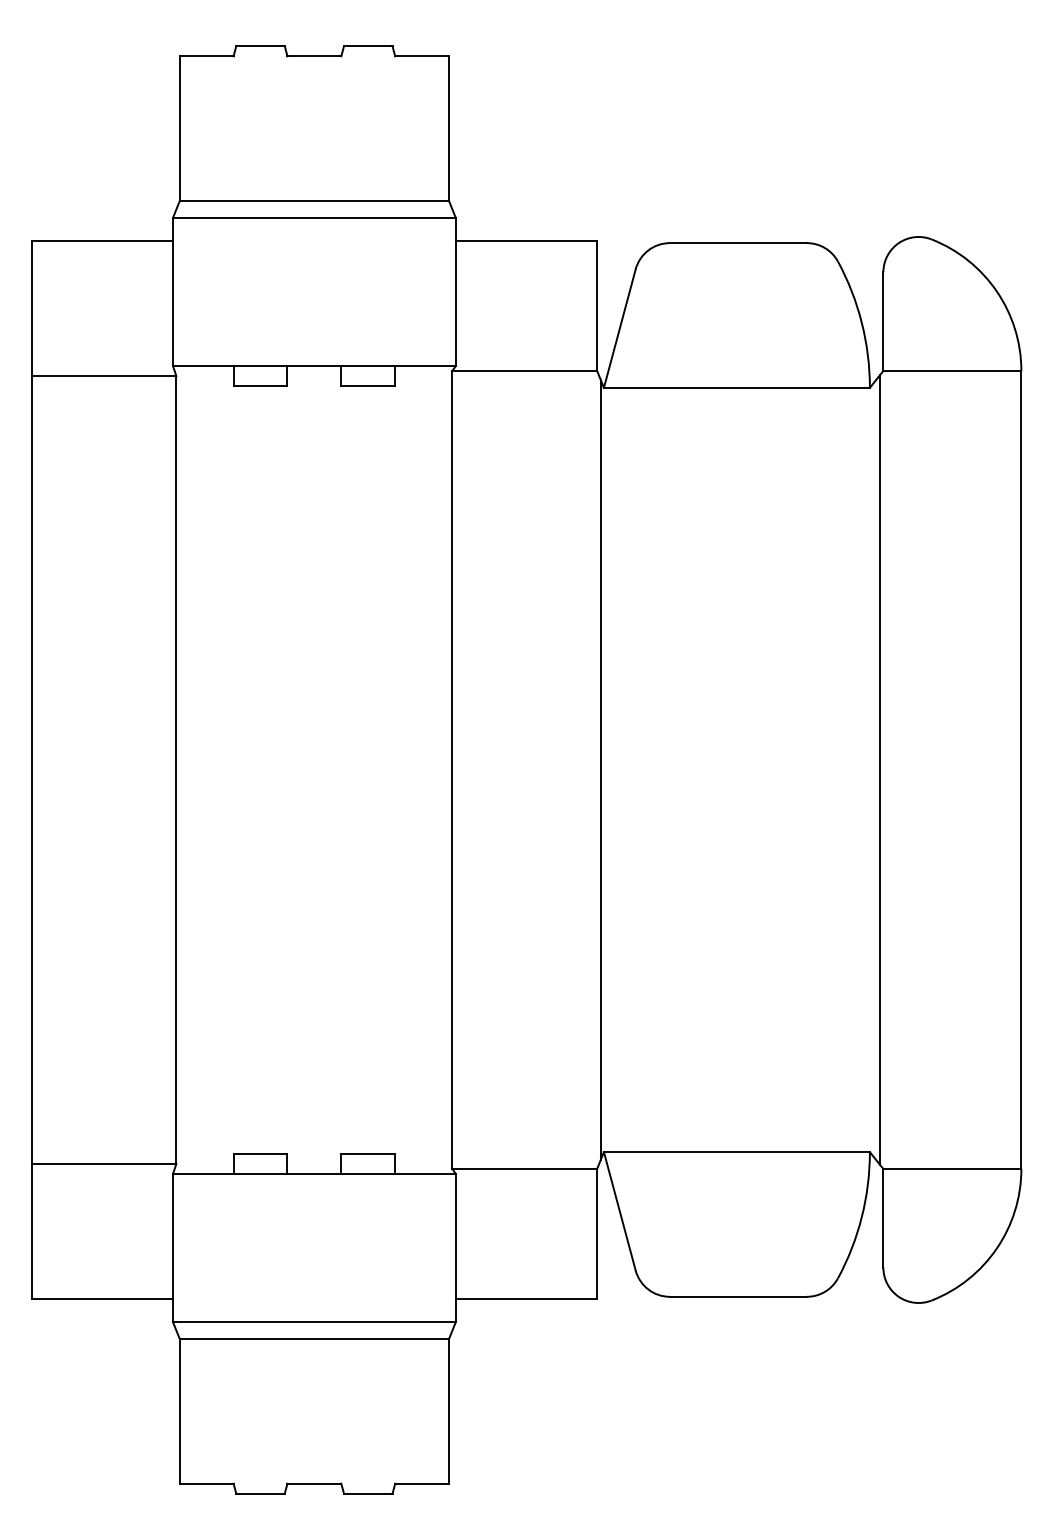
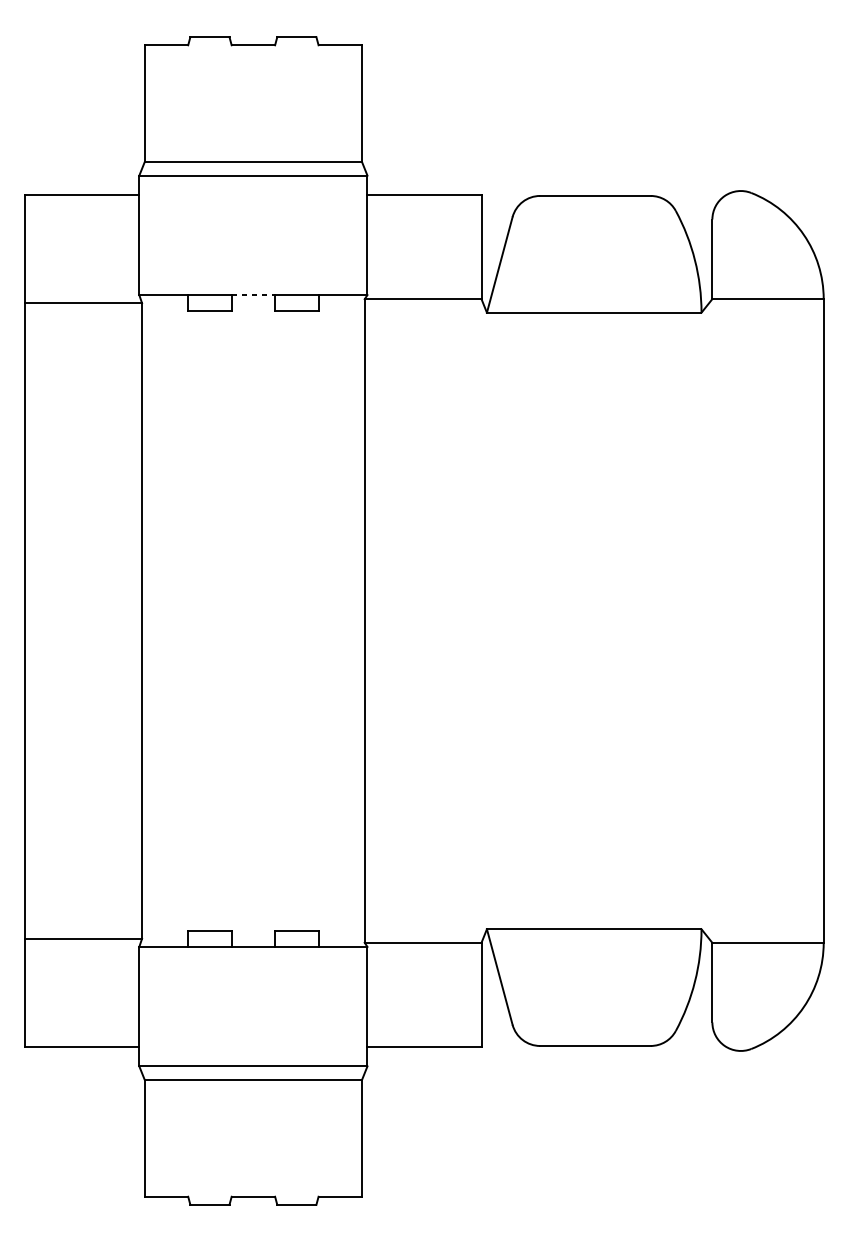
line: (314, 366) -> (253, 295), solid -> dashed
line: (600, 769) -> (484, 620), removed
line: (879, 769) -> (709, 620), removed

